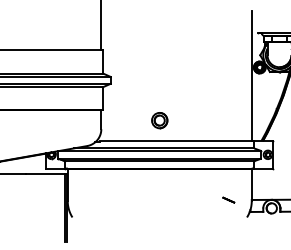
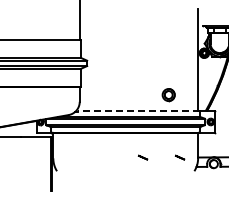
part: (159, 121) -> (168, 95), moved
line: (177, 141) -> (139, 111), solid -> dashed
curve: (181, 199) -> (142, 157), added

